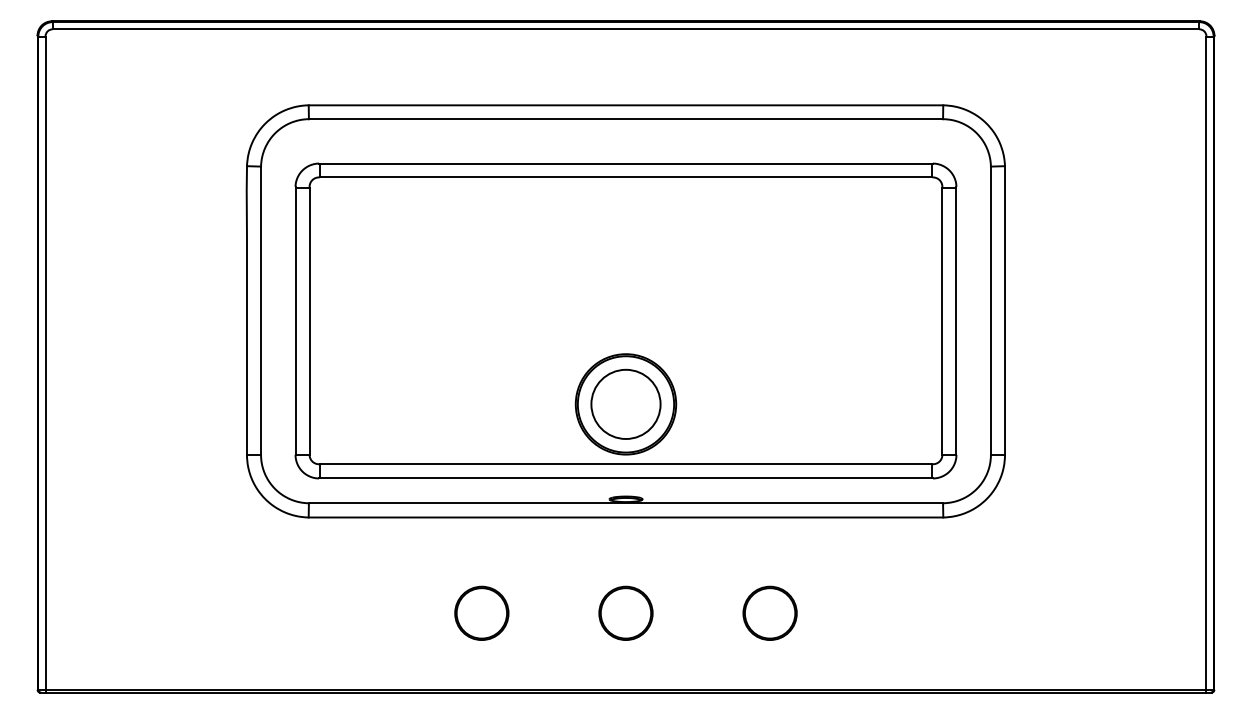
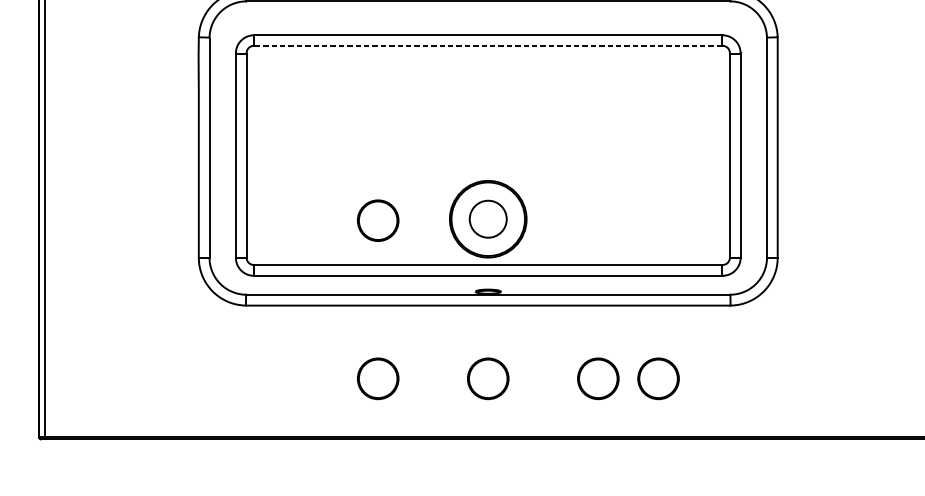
line: (625, 177) -> (487, 45), solid -> dashed
circle: (625, 403) -> (487, 218), size x0.7
part: (481, 405) -> (377, 220), added
part: (848, 612) -> (658, 378), added

